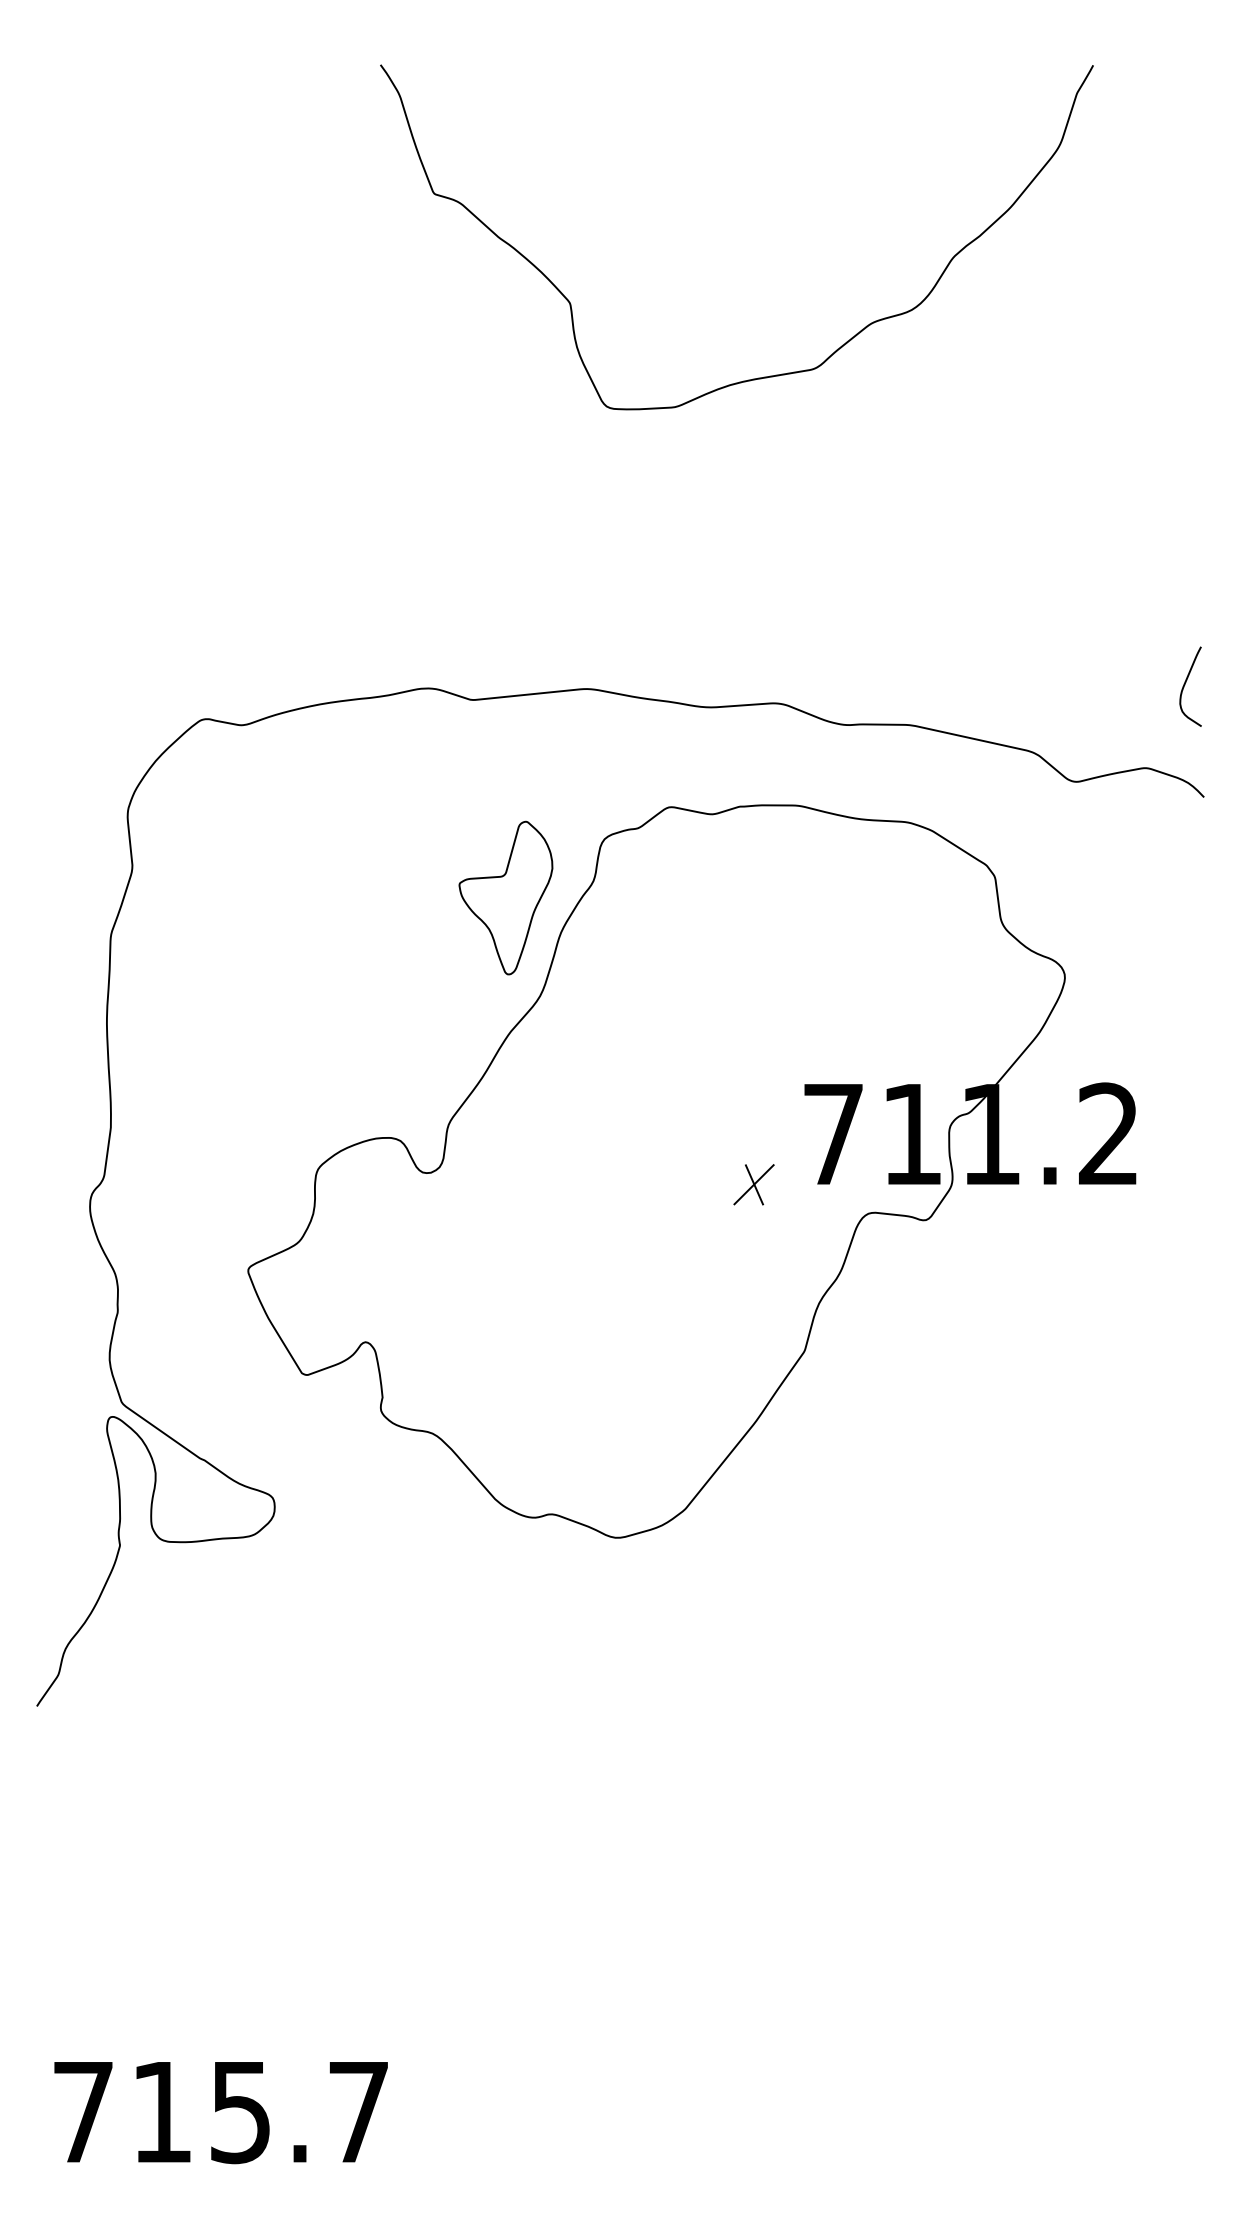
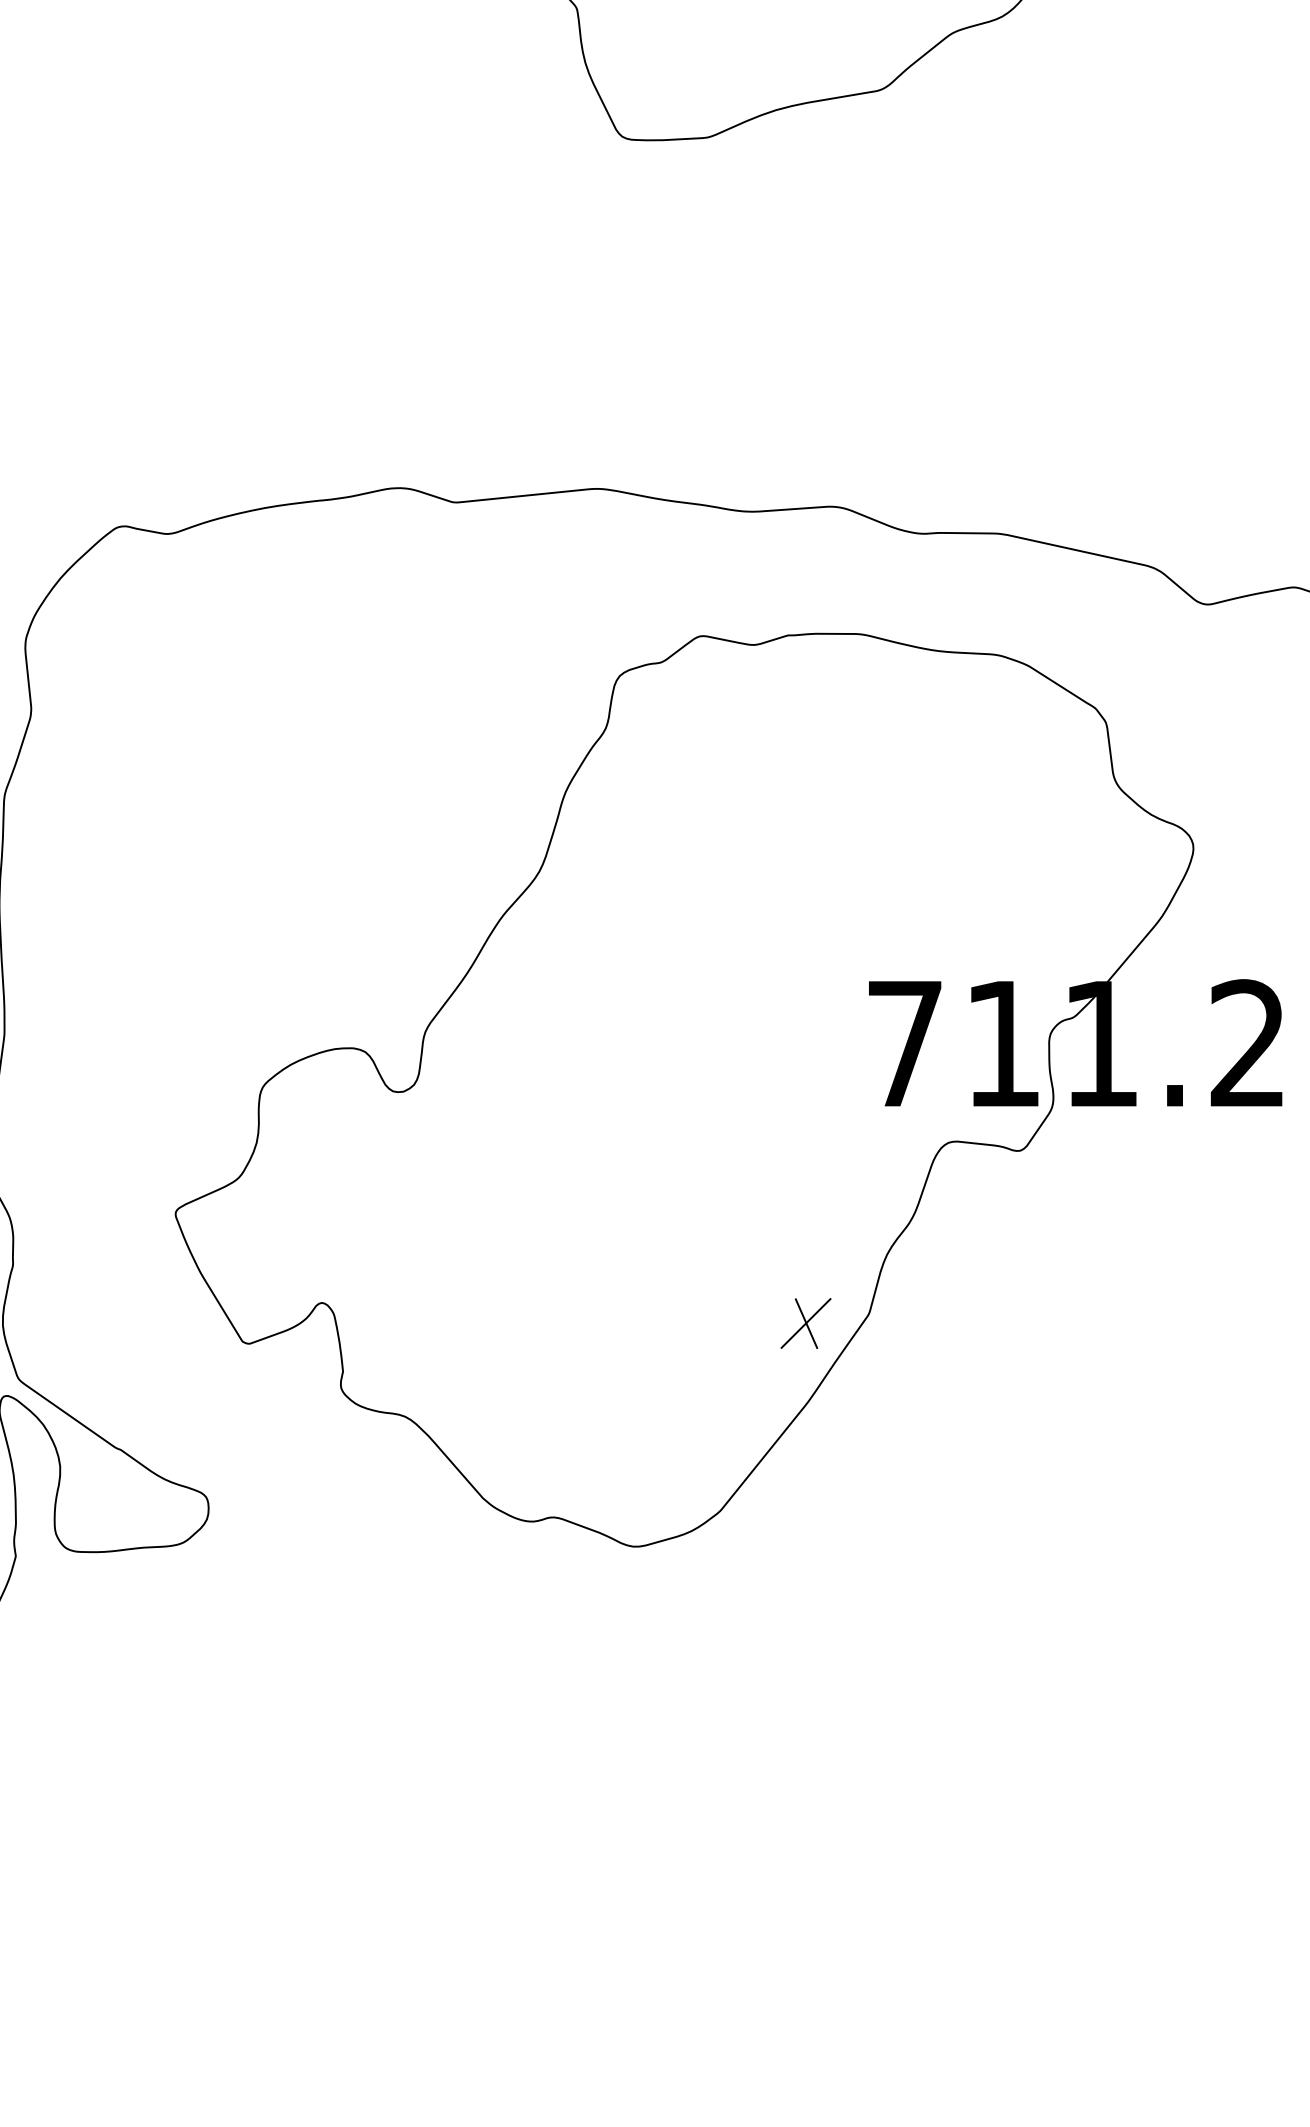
part: (505, 897) -> (496, 748), removed
part: (753, 1184) -> (805, 1323), moved

